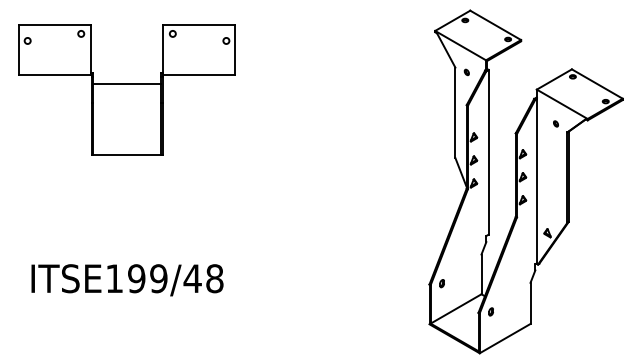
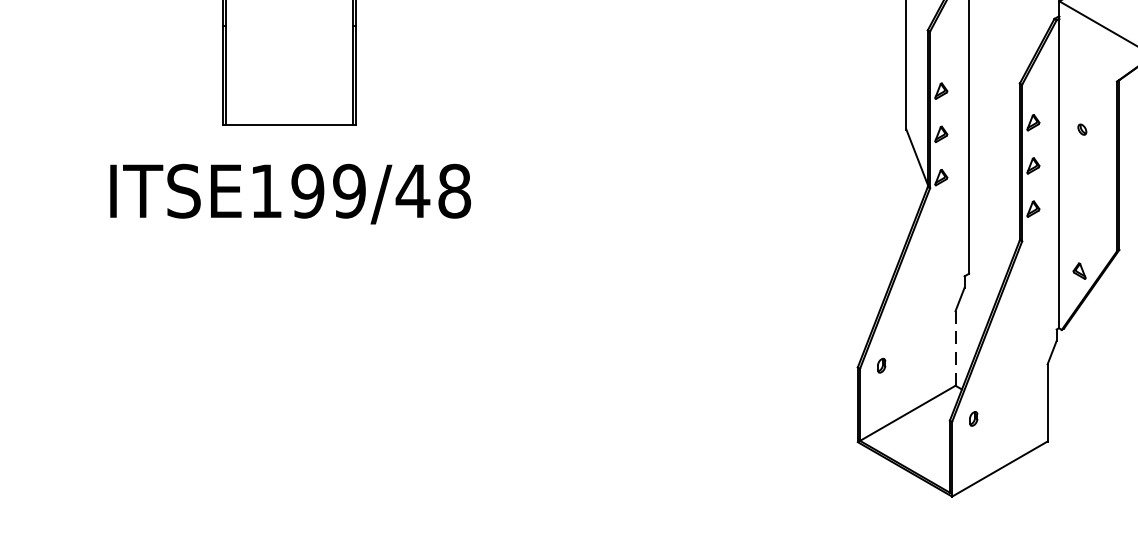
part: (555, 123) -> (1081, 128), moved
line: (481, 274) -> (955, 348), solid -> dashed
text: (127, 280) -> (290, 194), moved

